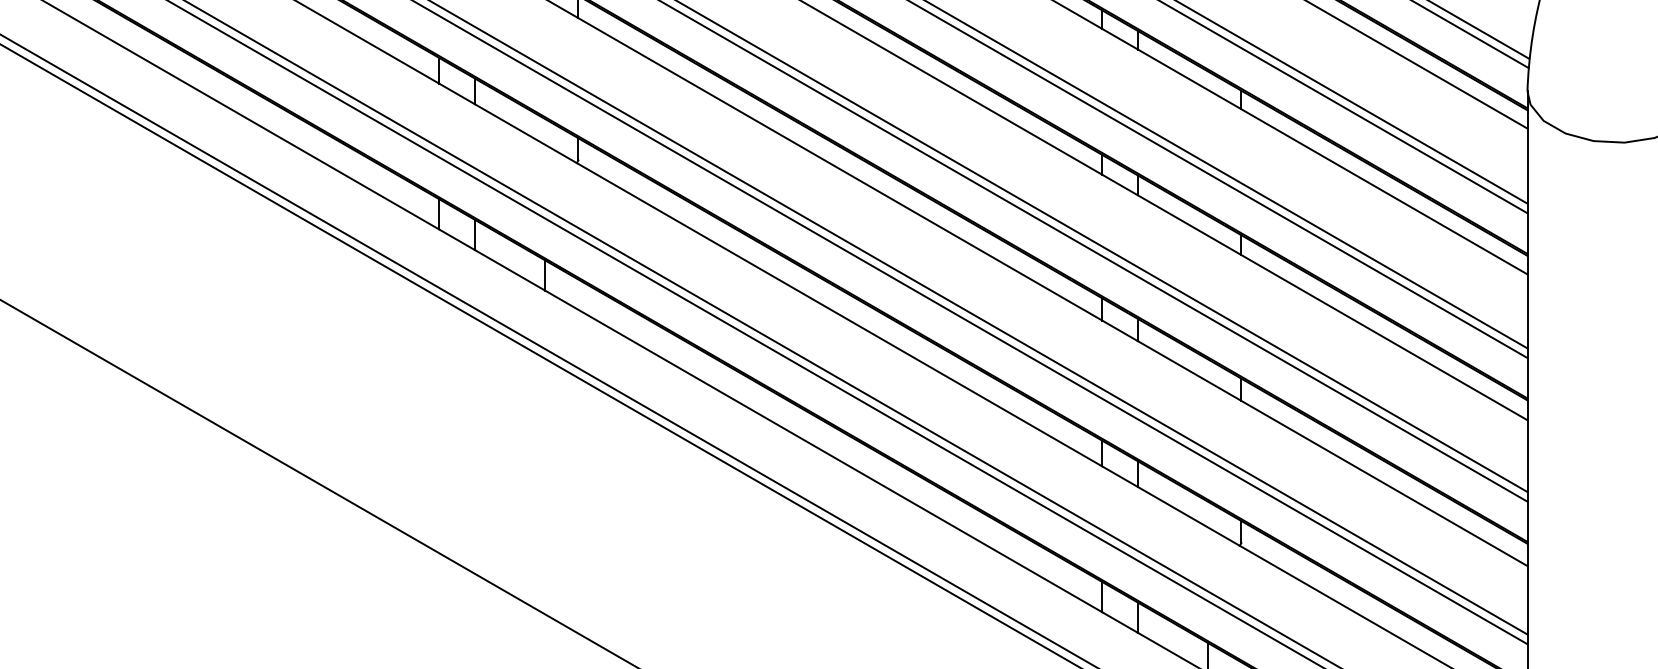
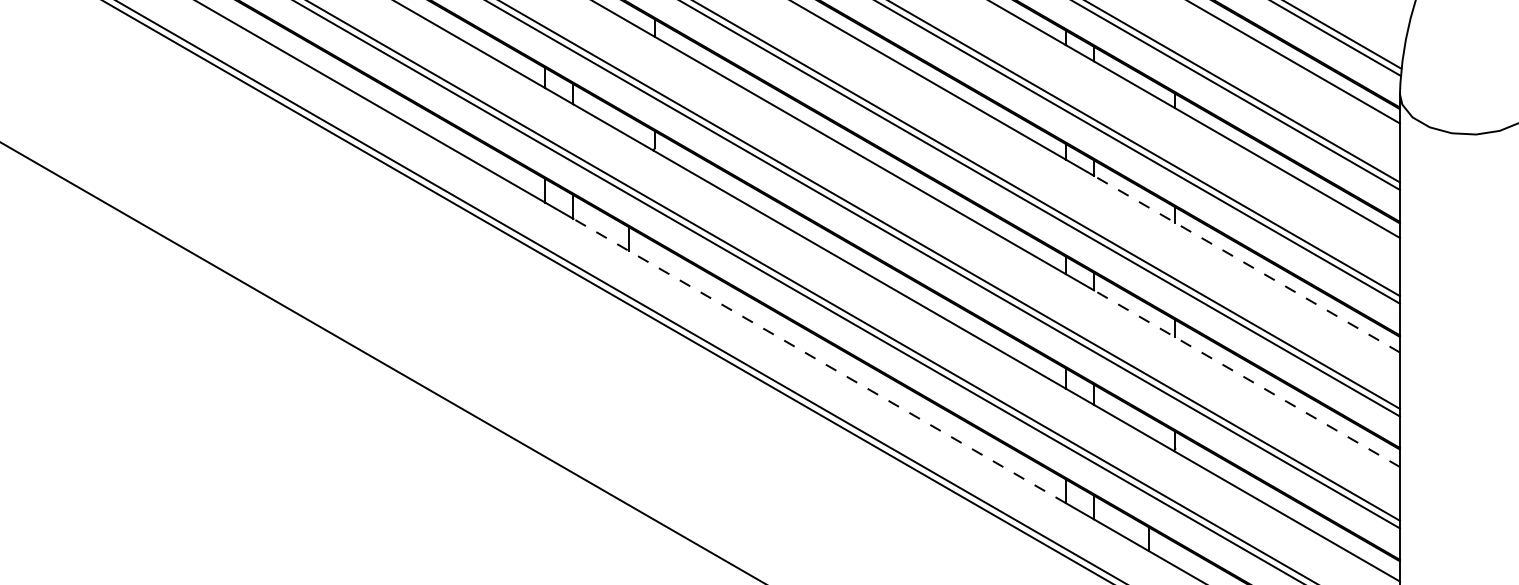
line: (1333, 308) -> (1247, 264), solid -> dashed
line: (788, 430) -> (819, 360), solid -> dashed
line: (1333, 453) -> (1247, 378), solid -> dashed

